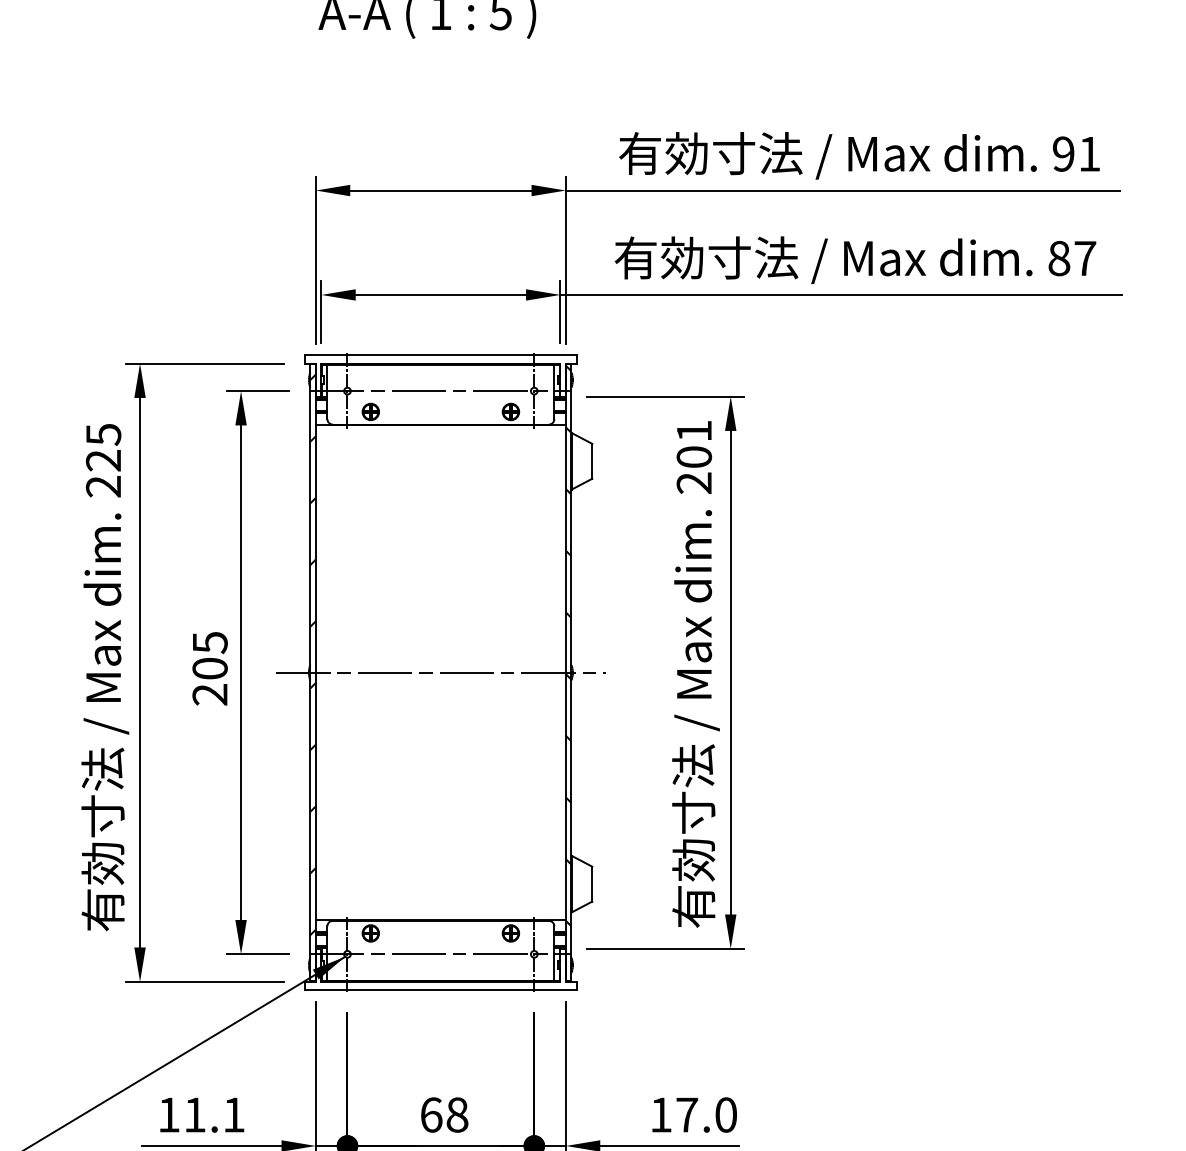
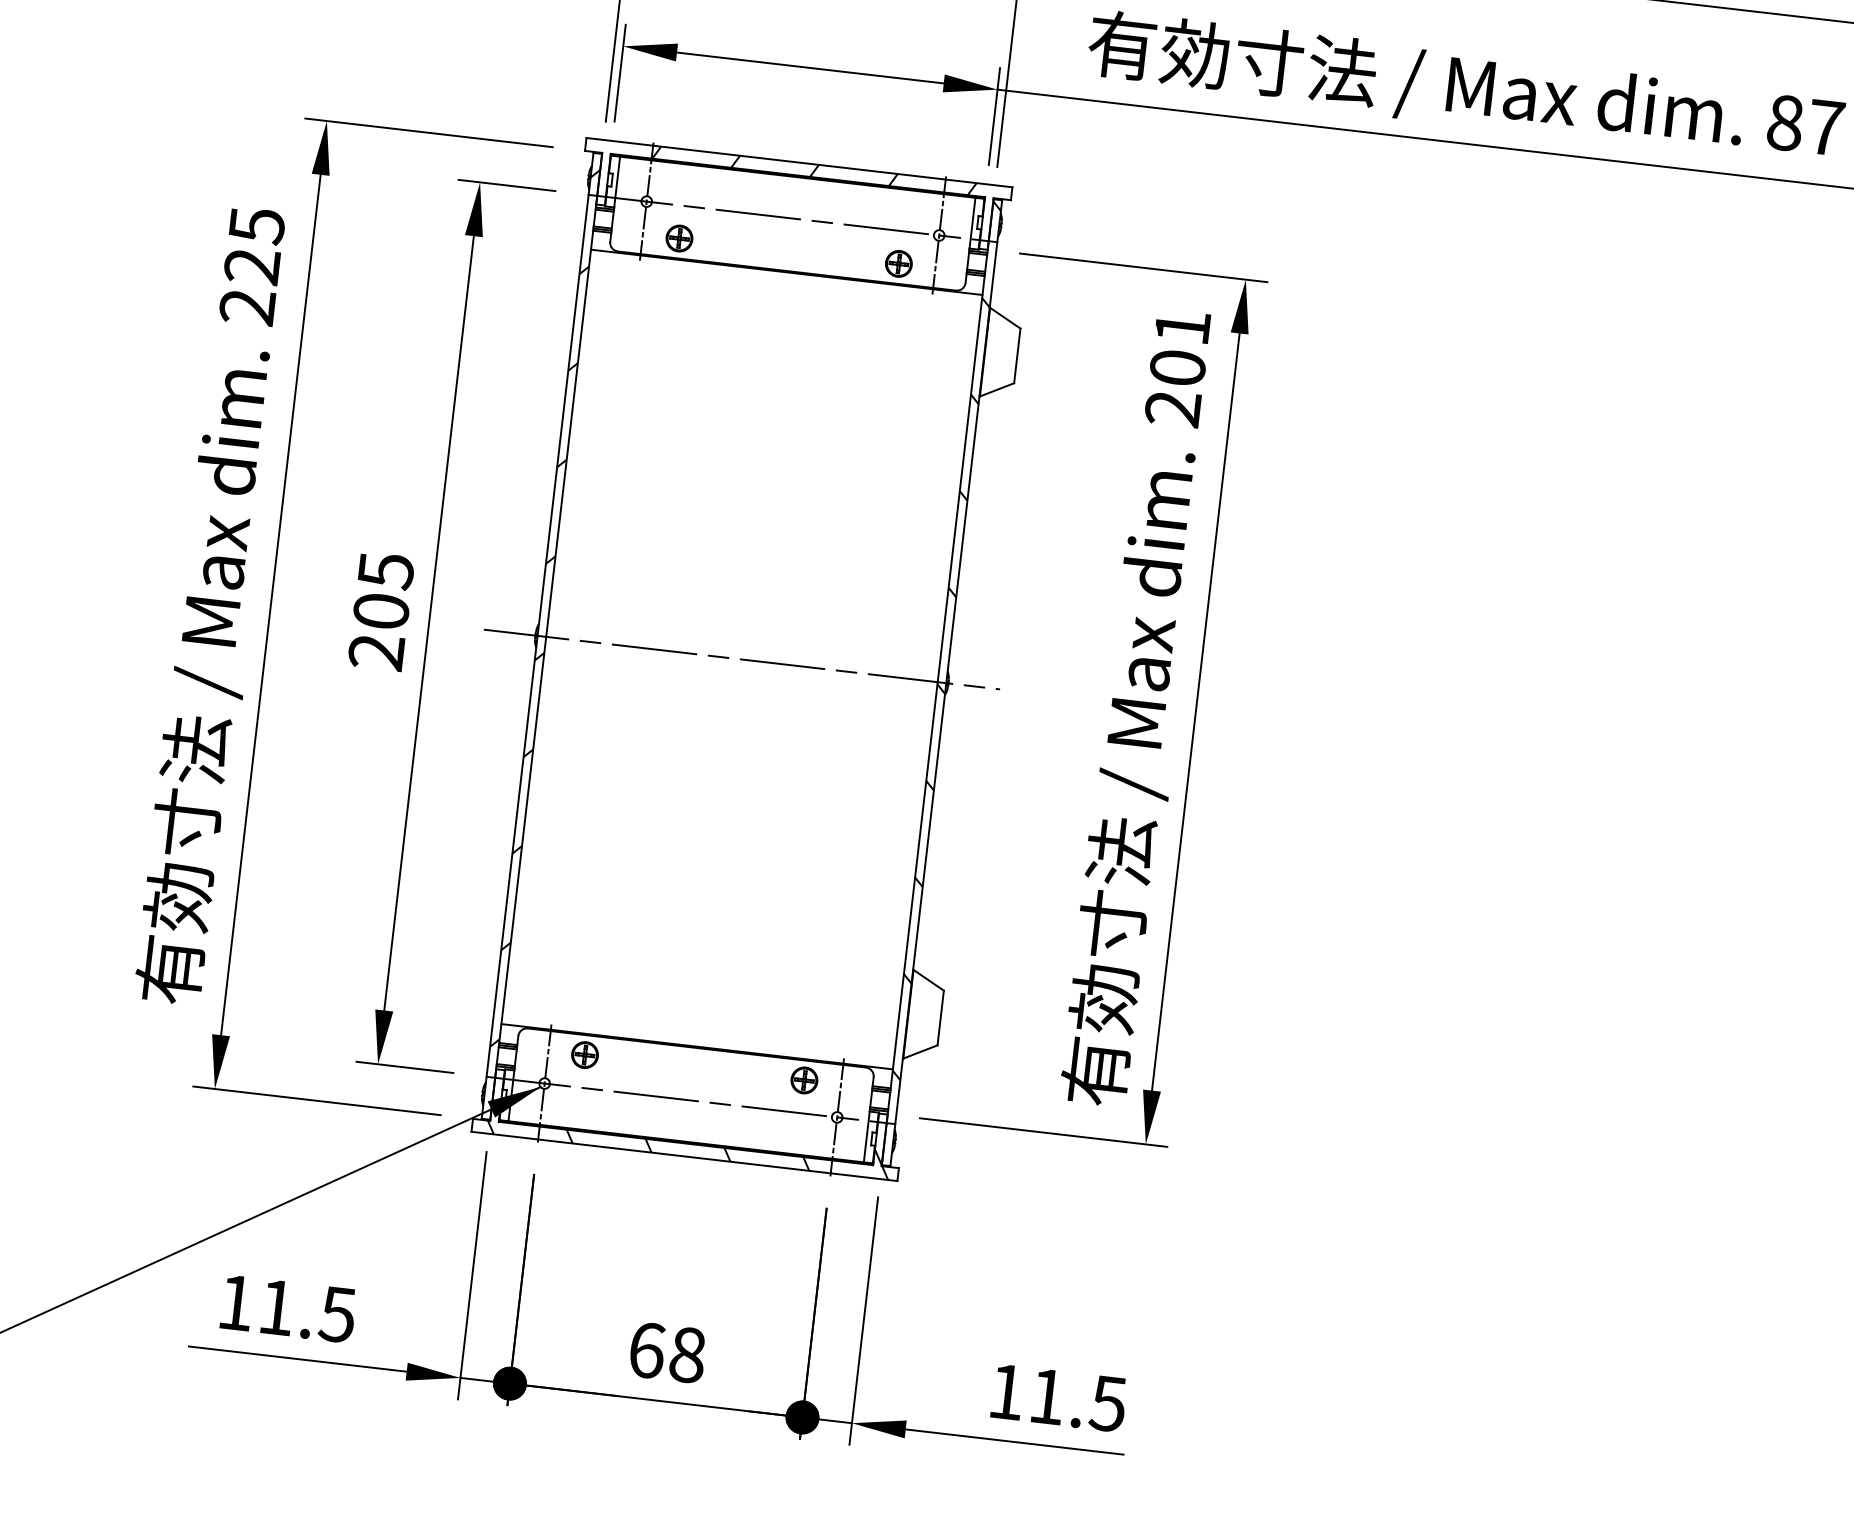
hatch: (450, 359) -> (813, 170), added
hatch: (442, 980) -> (688, 1141), added
text: (233, 1114) -> (337, 1313), 11.1 -> 11.5
text: (706, 1114) -> (1077, 1399), 17.0 -> 11.5

